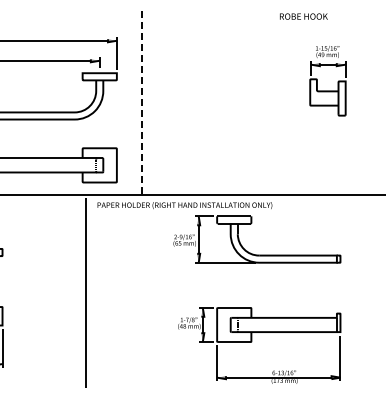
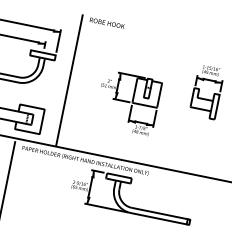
text: (303, 16) -> (107, 23), moved
line: (141, 102) -> (69, 80), dashed -> solid
part: (225, 117) -> (127, 103), added

